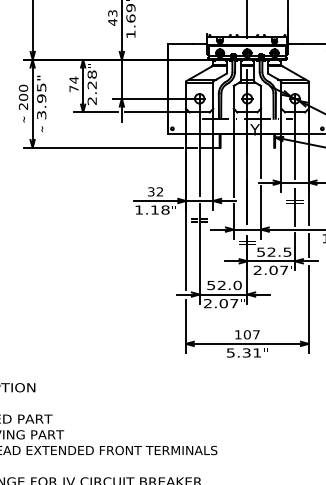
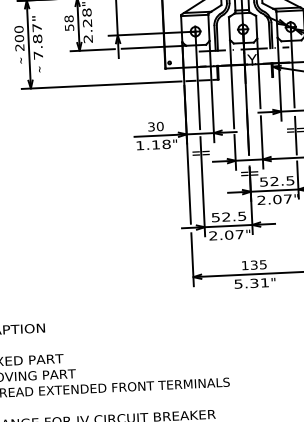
text: (73, 84) -> (68, 23), 74 -> 58
text: (41, 101) -> (37, 41), 3.95" -> 7.87"
text: (159, 191) -> (159, 126), 32 -> 30
text: (237, 285) -> (242, 216), 52.0 -> 52.5
text: (251, 334) -> (258, 264), 107 -> 135

